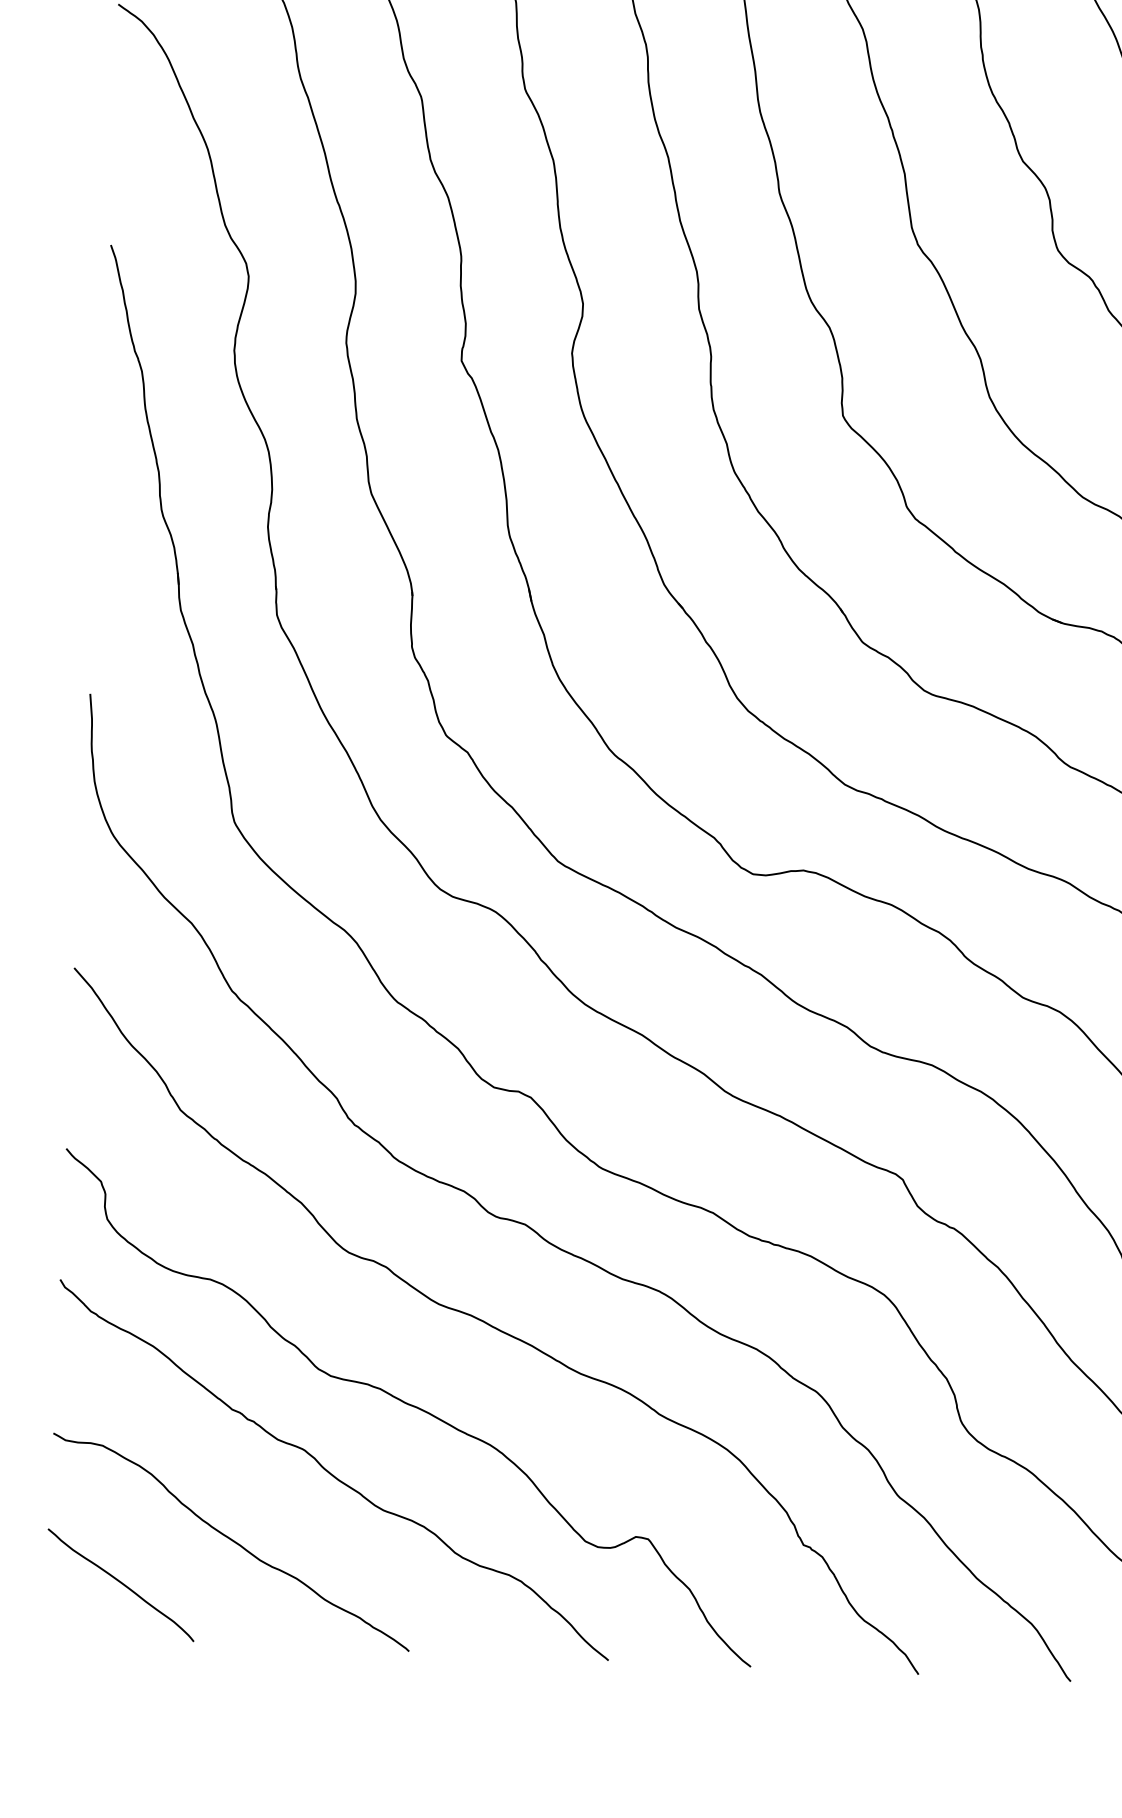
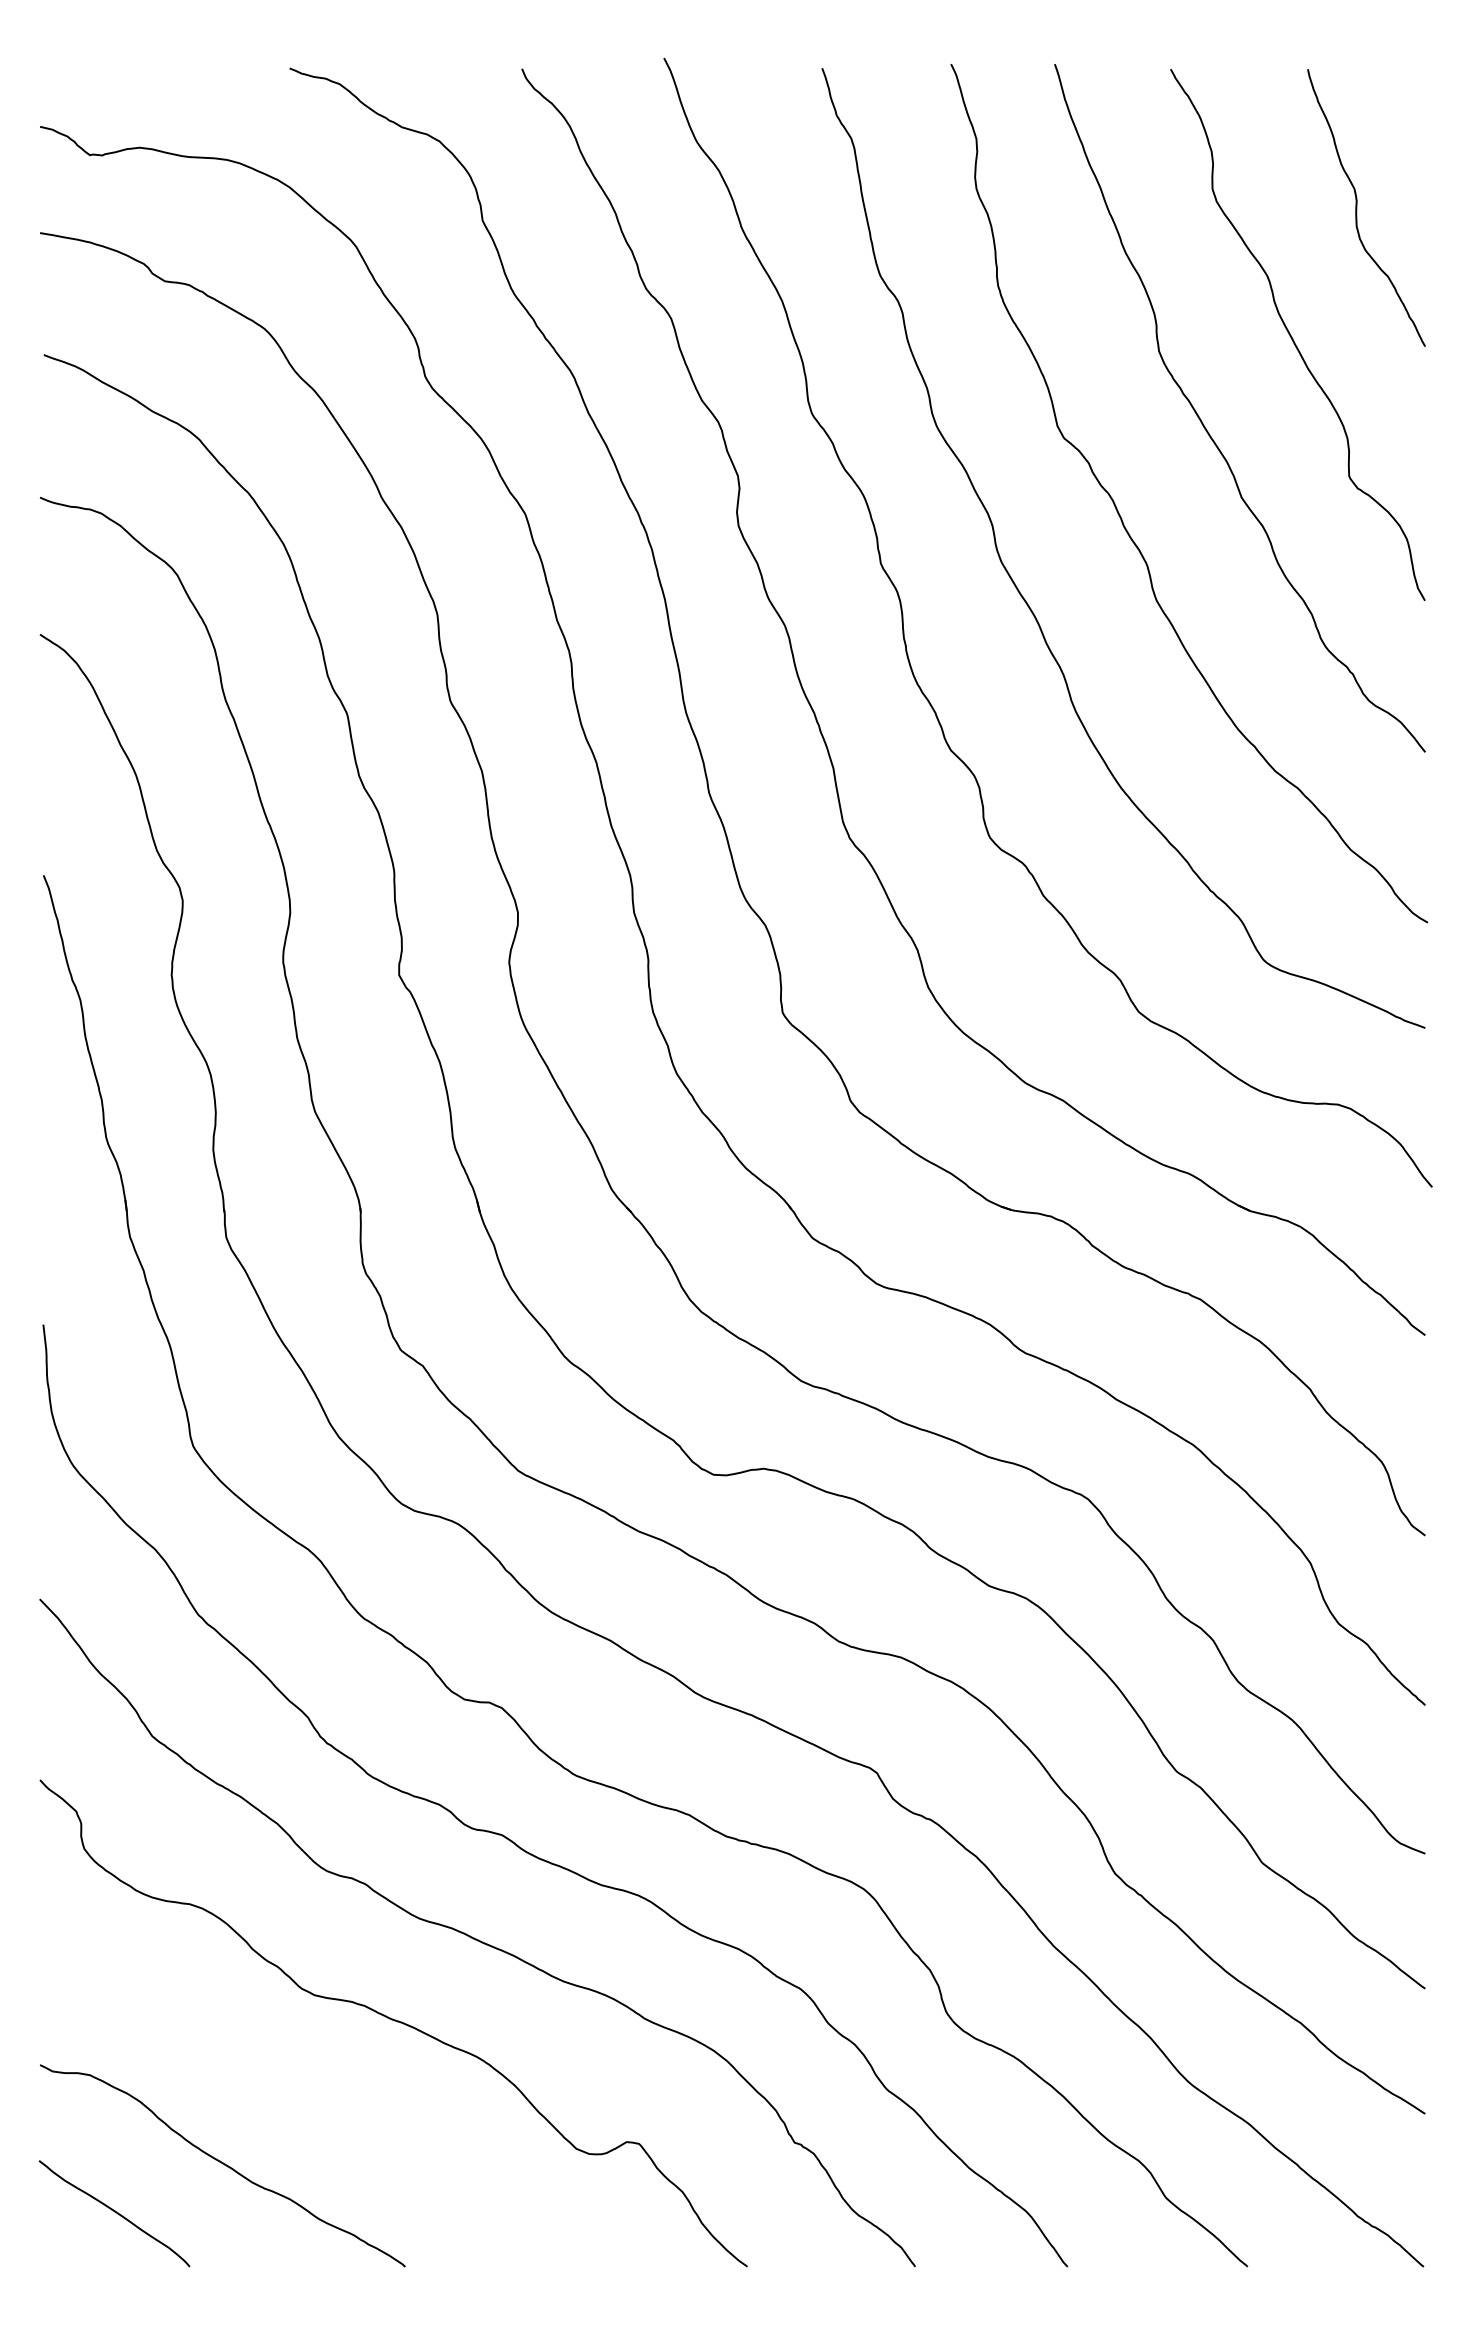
curve: (330, 1472) -> (318, 2091), removed

